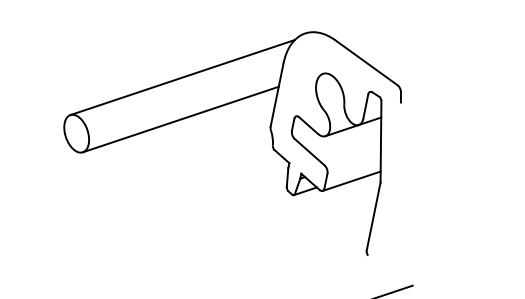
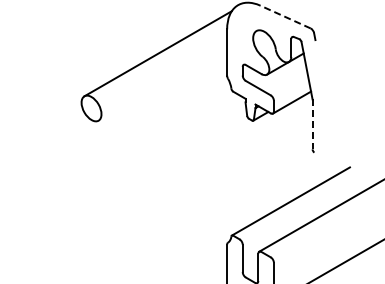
line: (366, 63) -> (285, 17), solid -> dashed
line: (180, 119) -> (162, 83), removed
line: (373, 216) -> (312, 124), solid -> dashed

